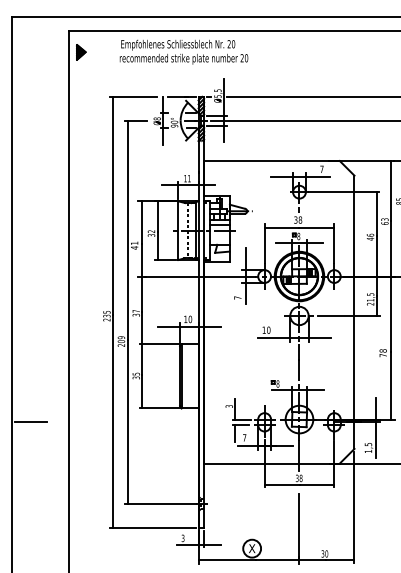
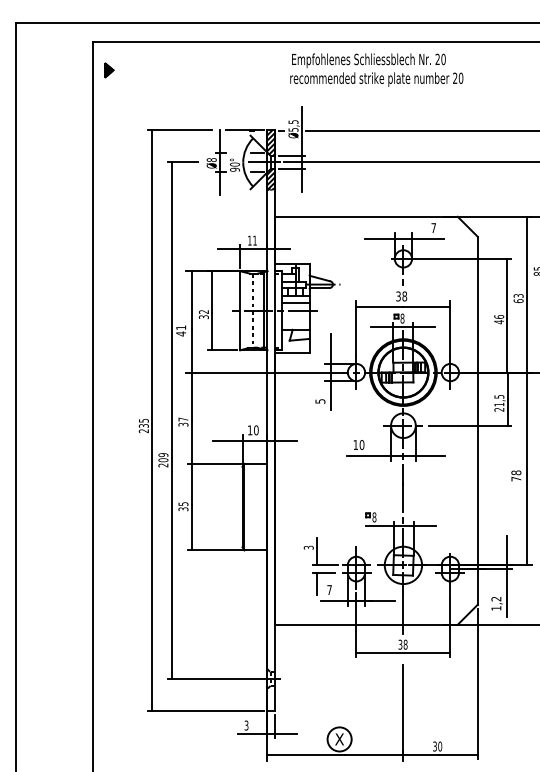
text: (183, 51) -> (376, 69), moved
part: (81, 52) -> (109, 70), size x0.7
text: (237, 297) -> (320, 401), 7 -> 5
line: (30, 421) -> (41, 568), removed
text: (368, 444) -> (496, 598), 1,5 -> 1,2

